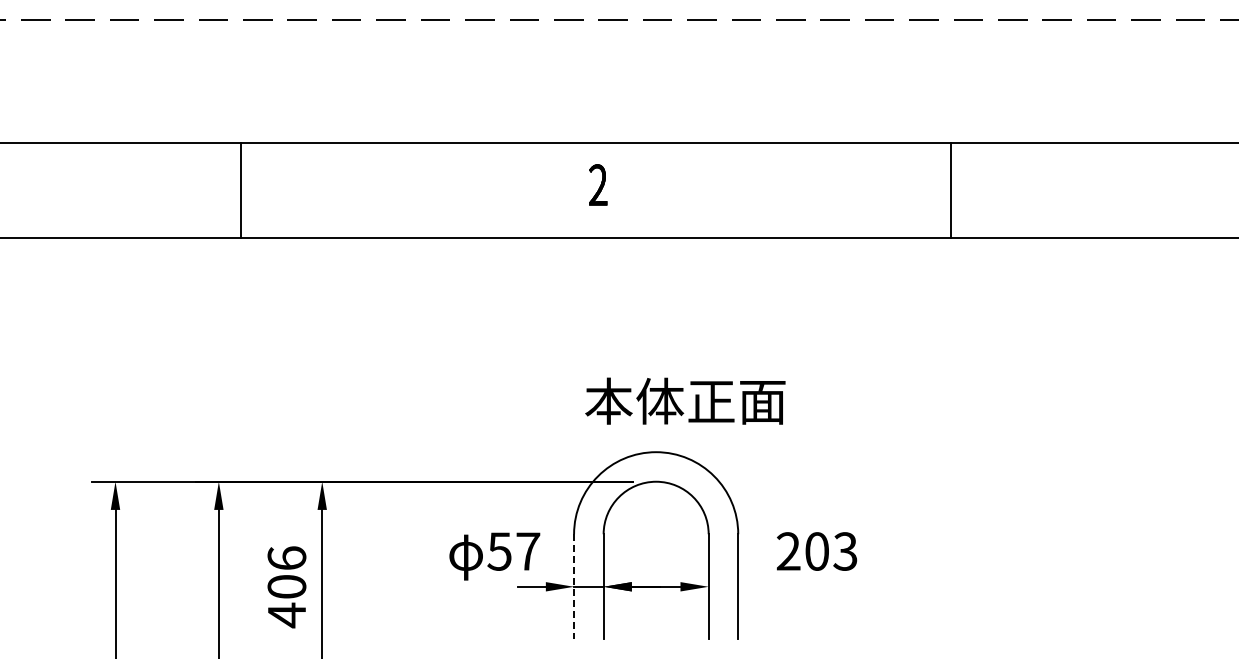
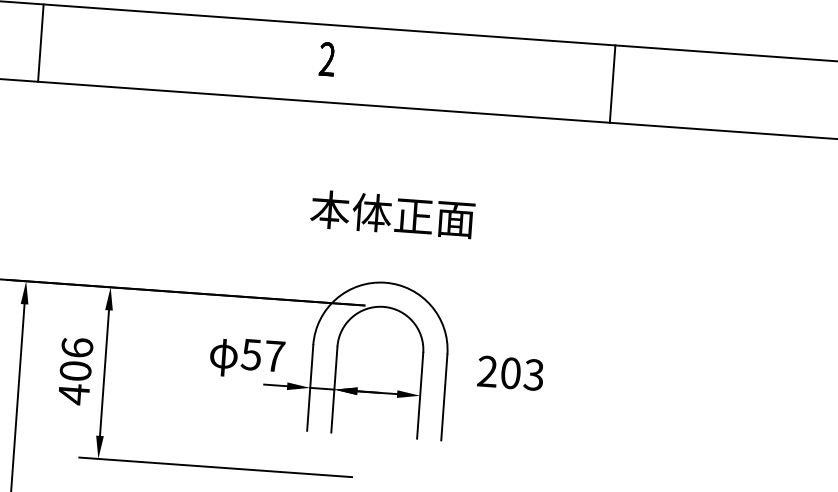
text: (598, 184) -> (327, 58), moved
line: (240, 190) -> (40, 43), moved
line: (950, 190) -> (612, 84), moved
text: (685, 400) -> (392, 213), moved
line: (574, 586) -> (310, 387), dashed -> solid

